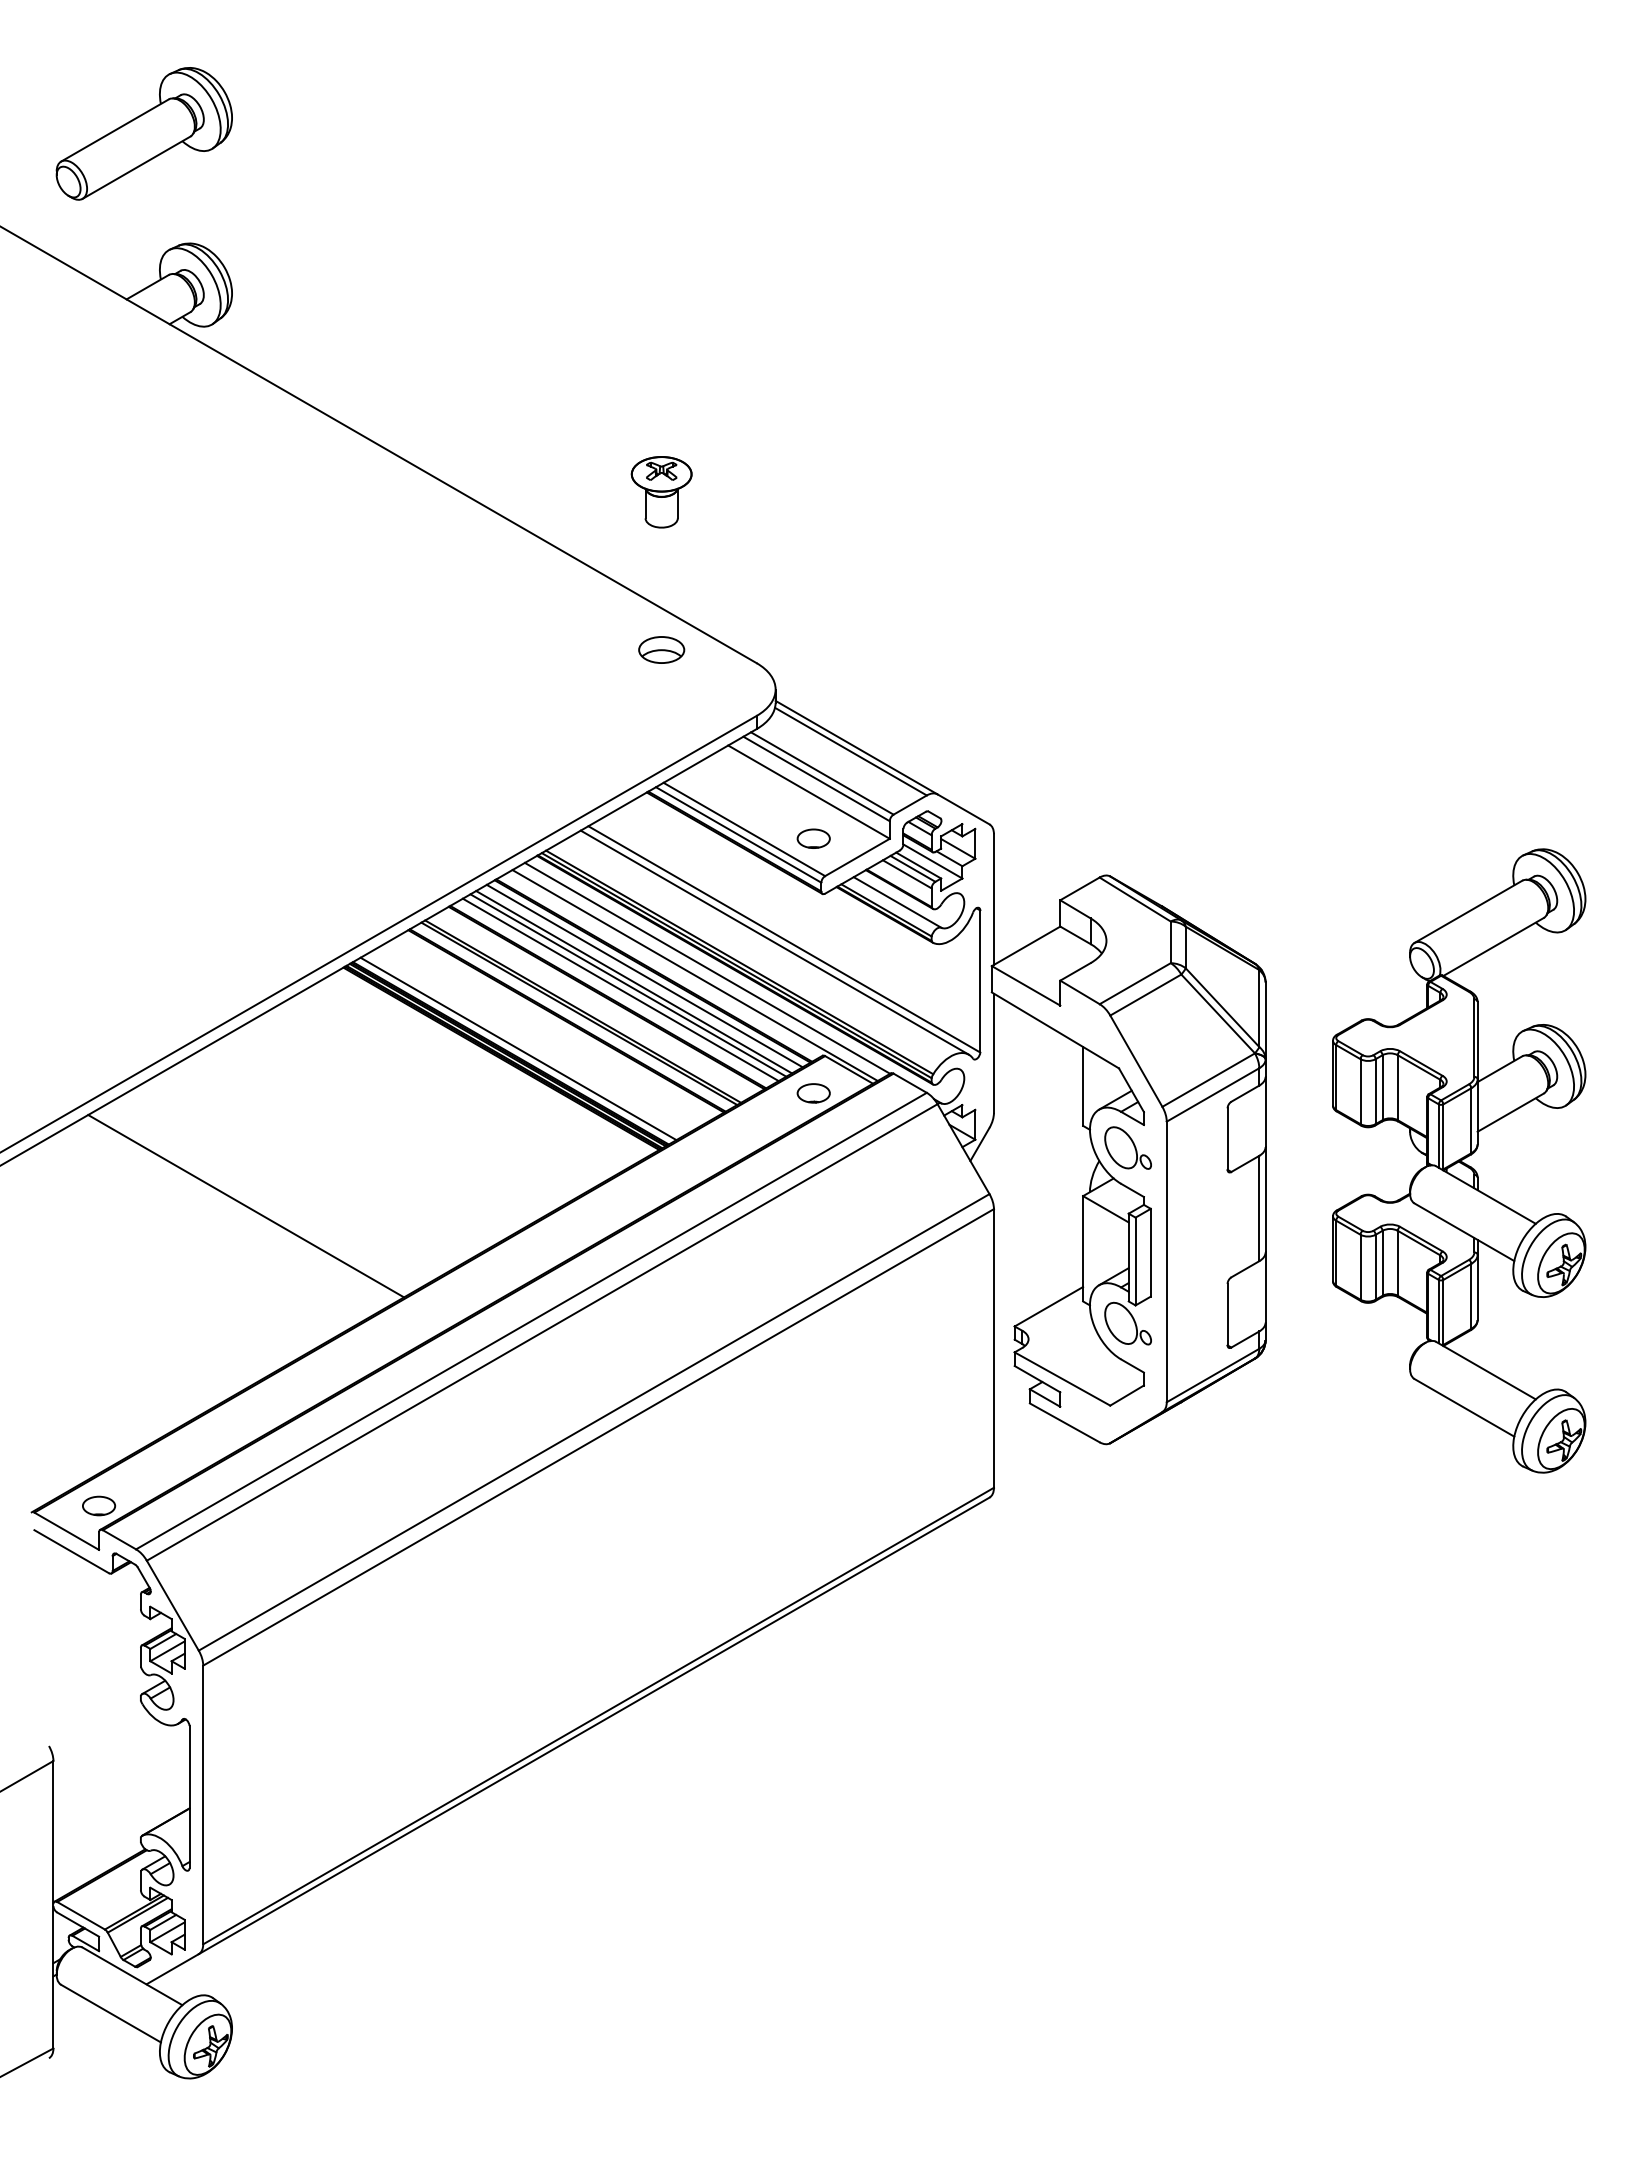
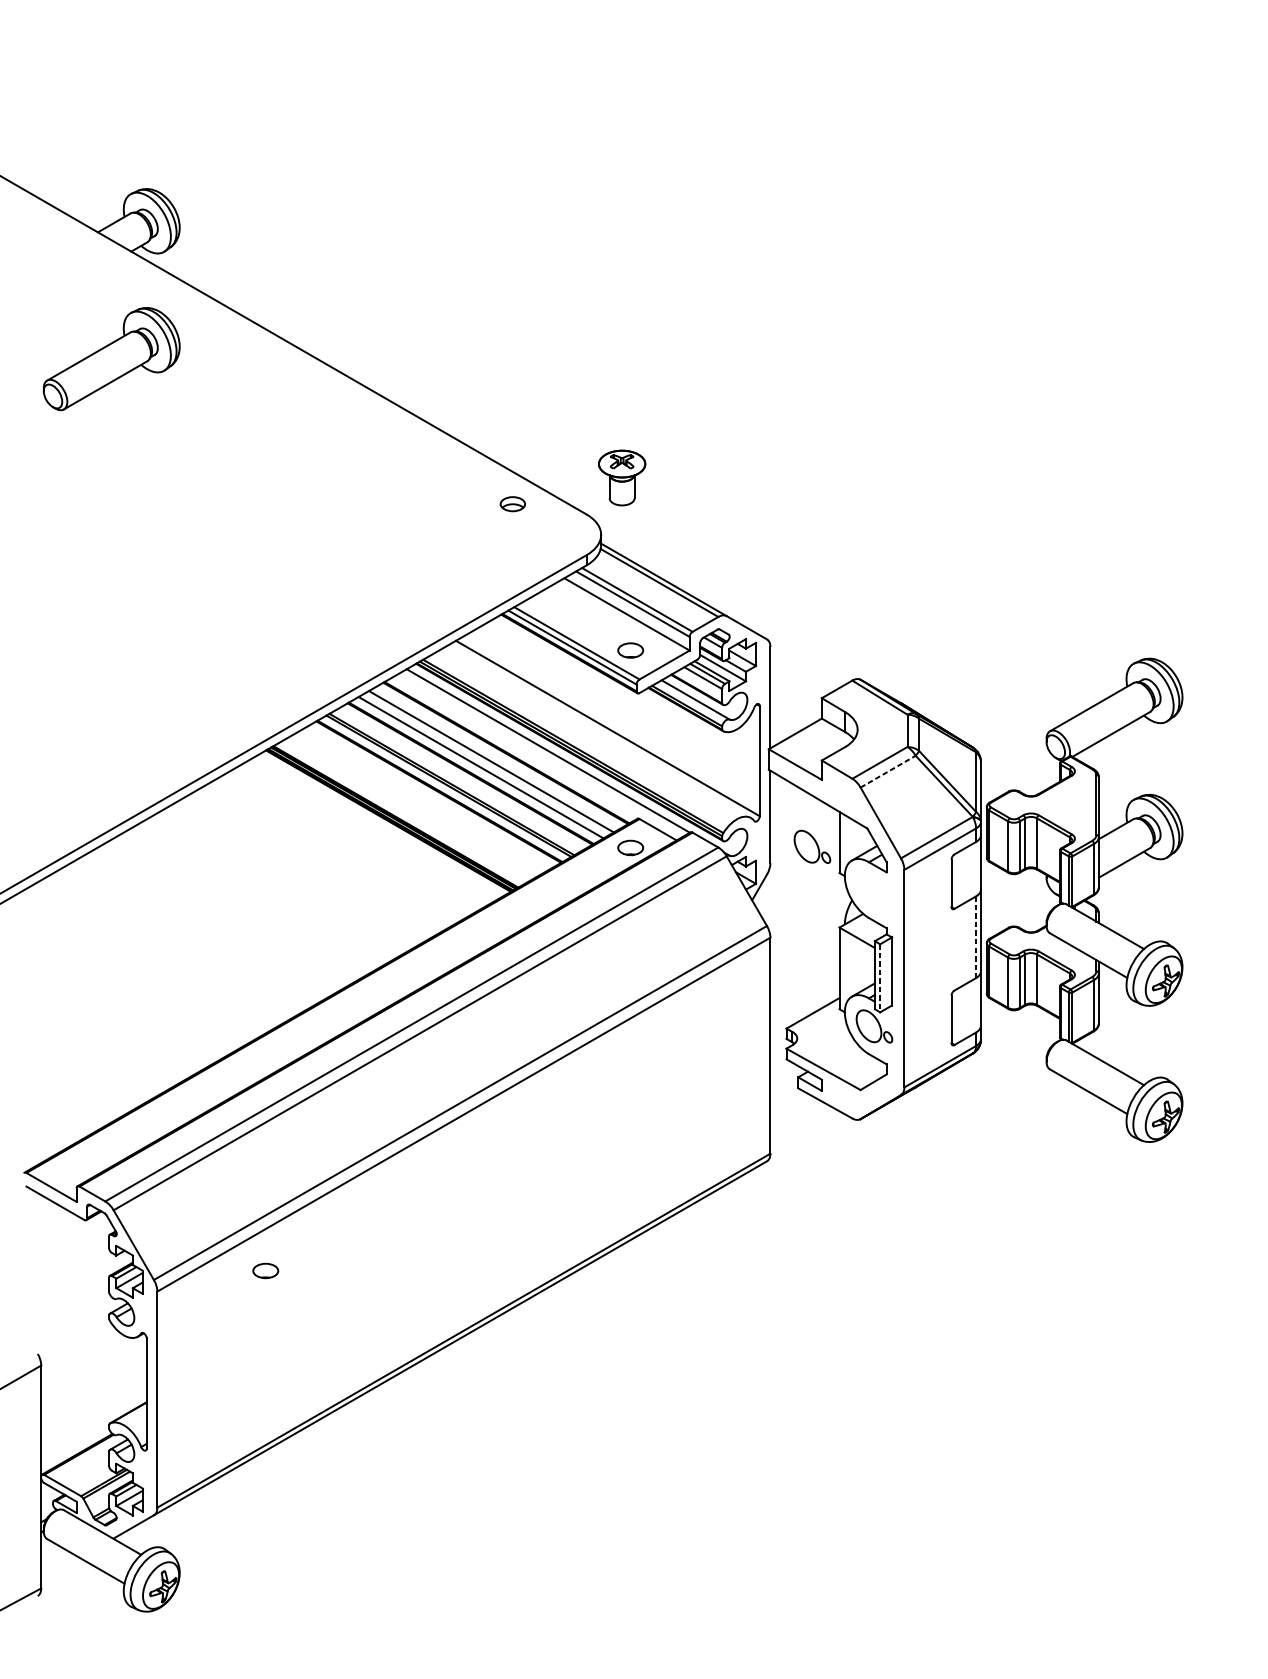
part: (143, 133) -> (111, 358), moved
part: (661, 492) -> (621, 478), moved
part: (661, 649) -> (512, 503), size x0.7
line: (774, 942) -> (600, 730), removed
line: (644, 975) -> (499, 756), removed
line: (694, 975) -> (538, 756), removed
line: (628, 985) -> (487, 764), removed
line: (1146, 994) -> (888, 771), solid -> dashed
line: (518, 1048) -> (401, 813), removed
part: (1127, 1147) -> (811, 846), moved
part: (1459, 1160) -> (1084, 899), moved
line: (246, 1206) -> (190, 935), removed
line: (1259, 1208) -> (976, 937), solid -> dashed
line: (1135, 1261) -> (880, 978), solid -> dashed
part: (99, 1505) -> (266, 1270), moved

